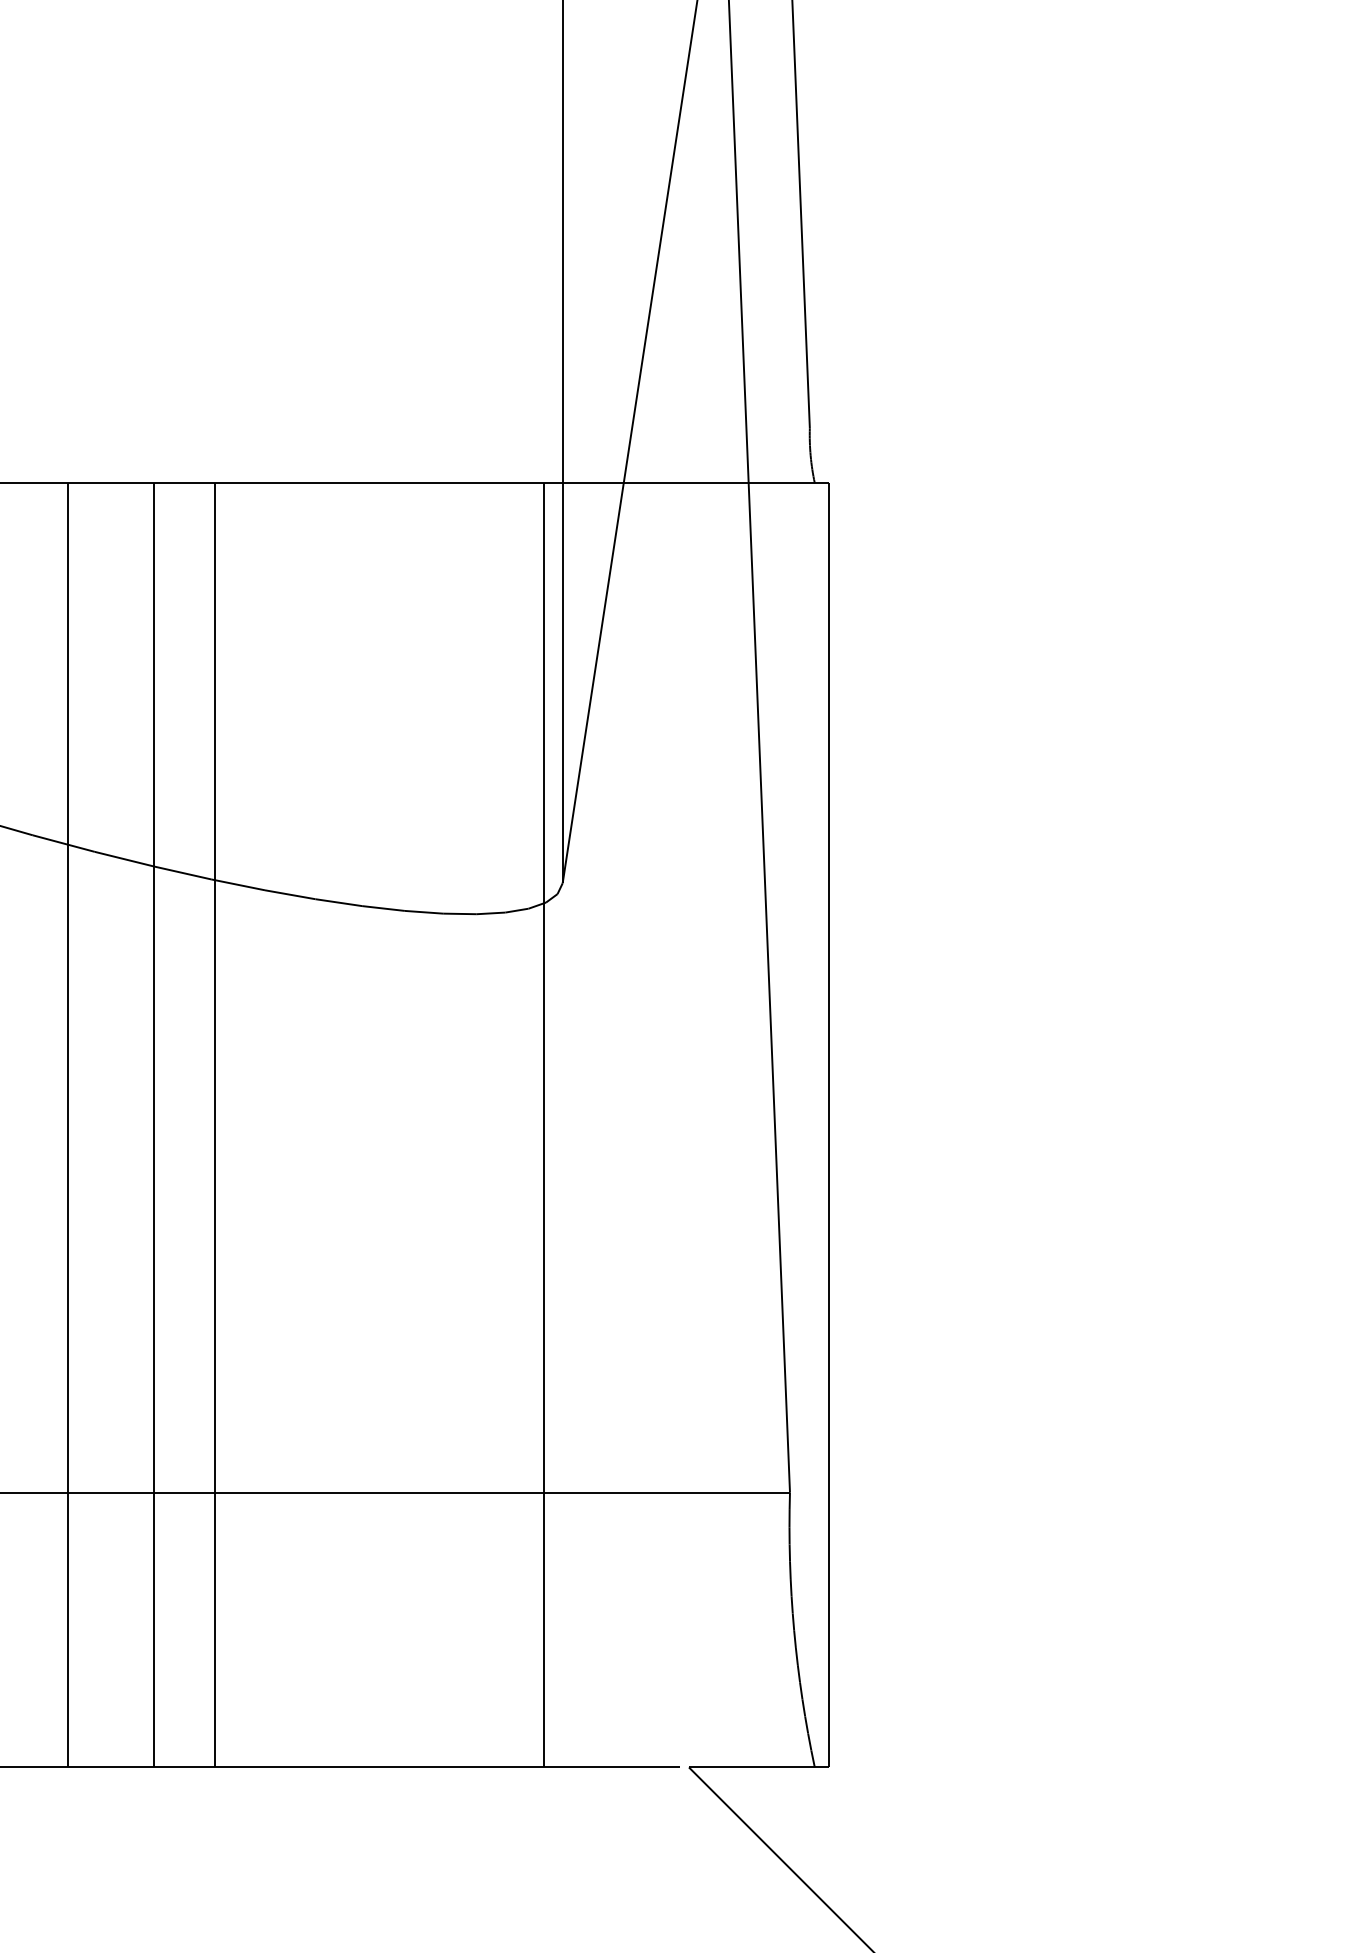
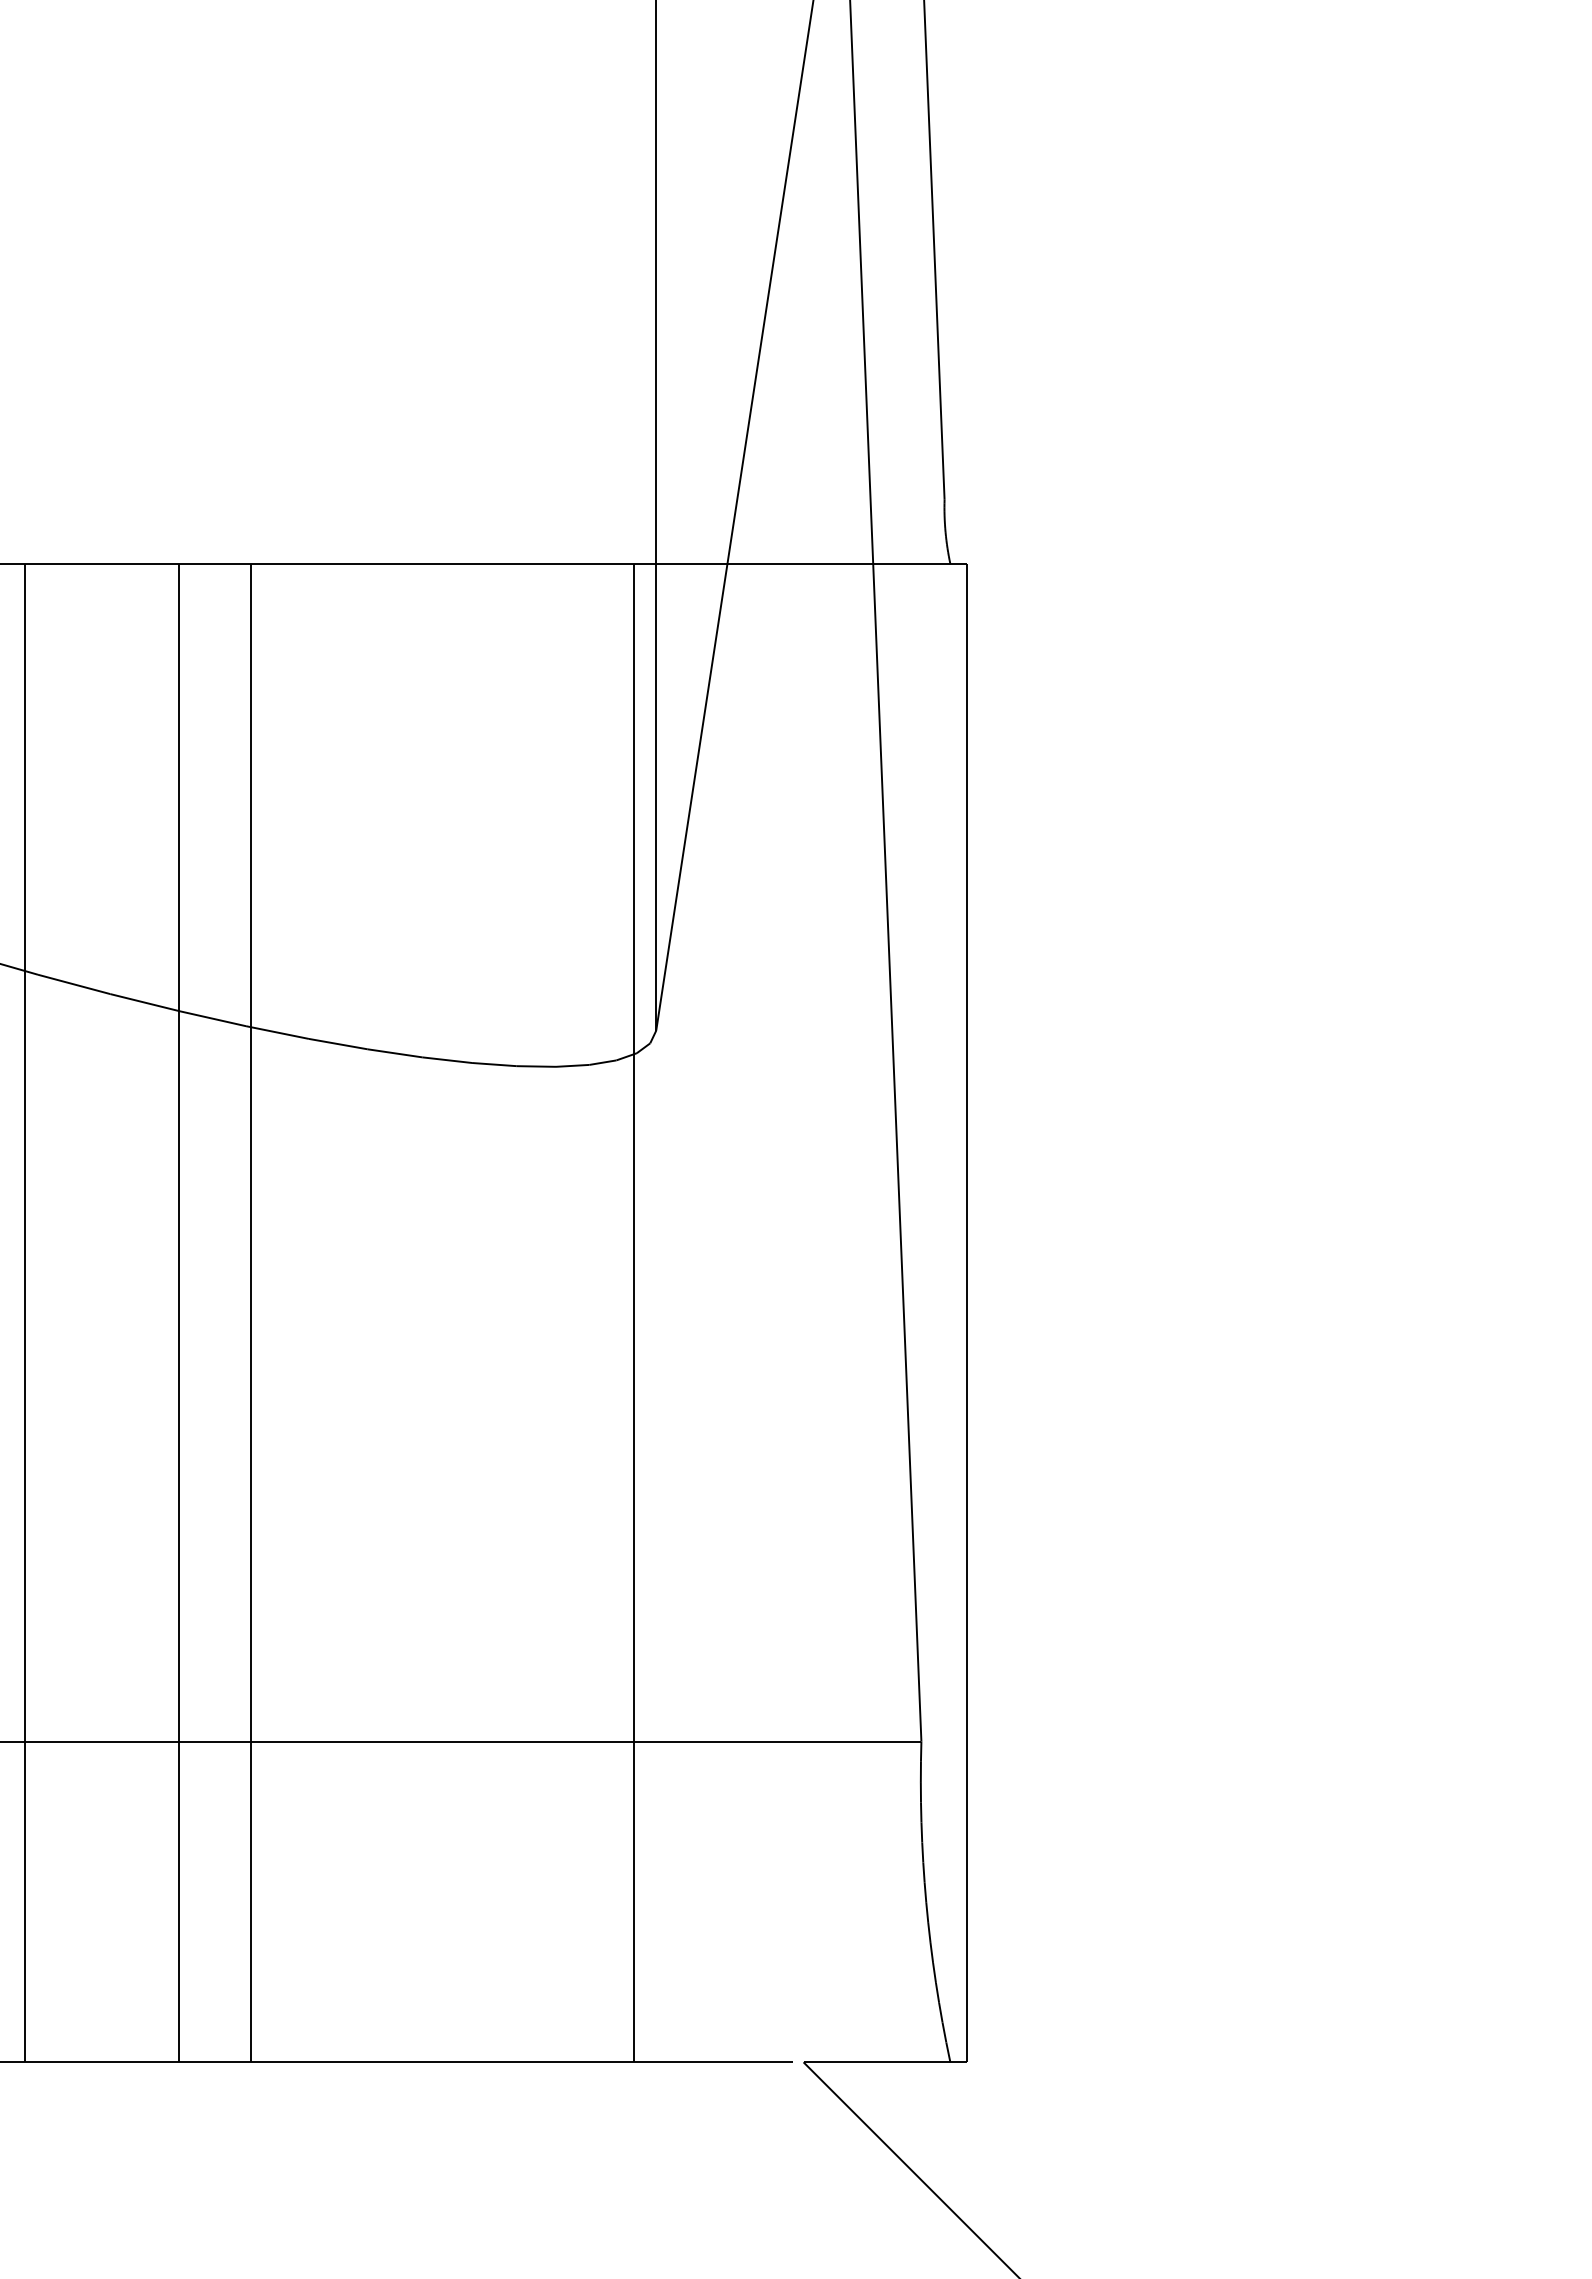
line: (68, 1124) -> (25, 1312), moved

